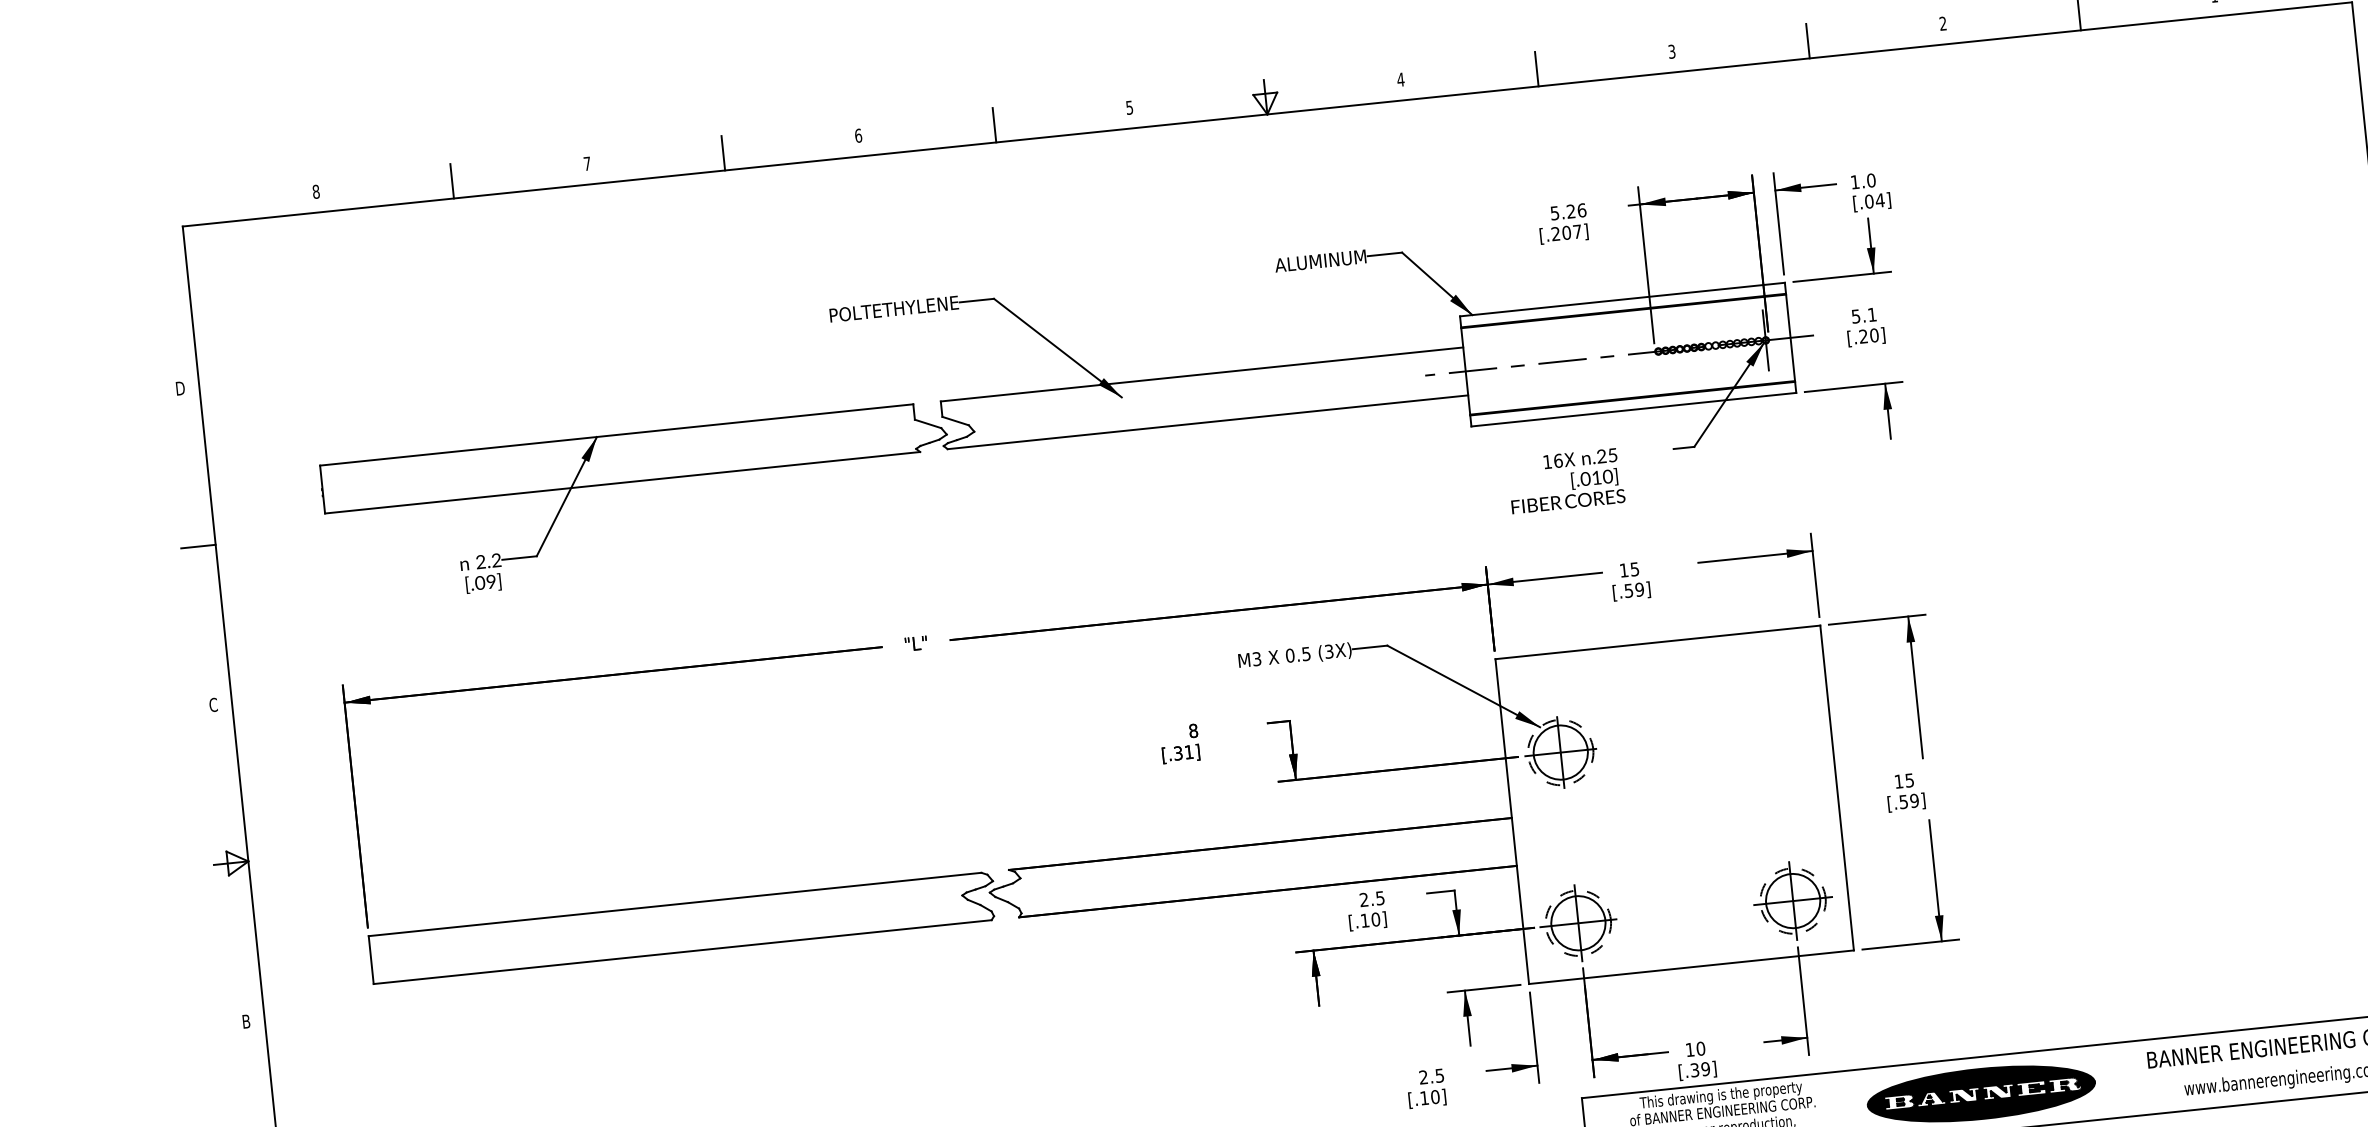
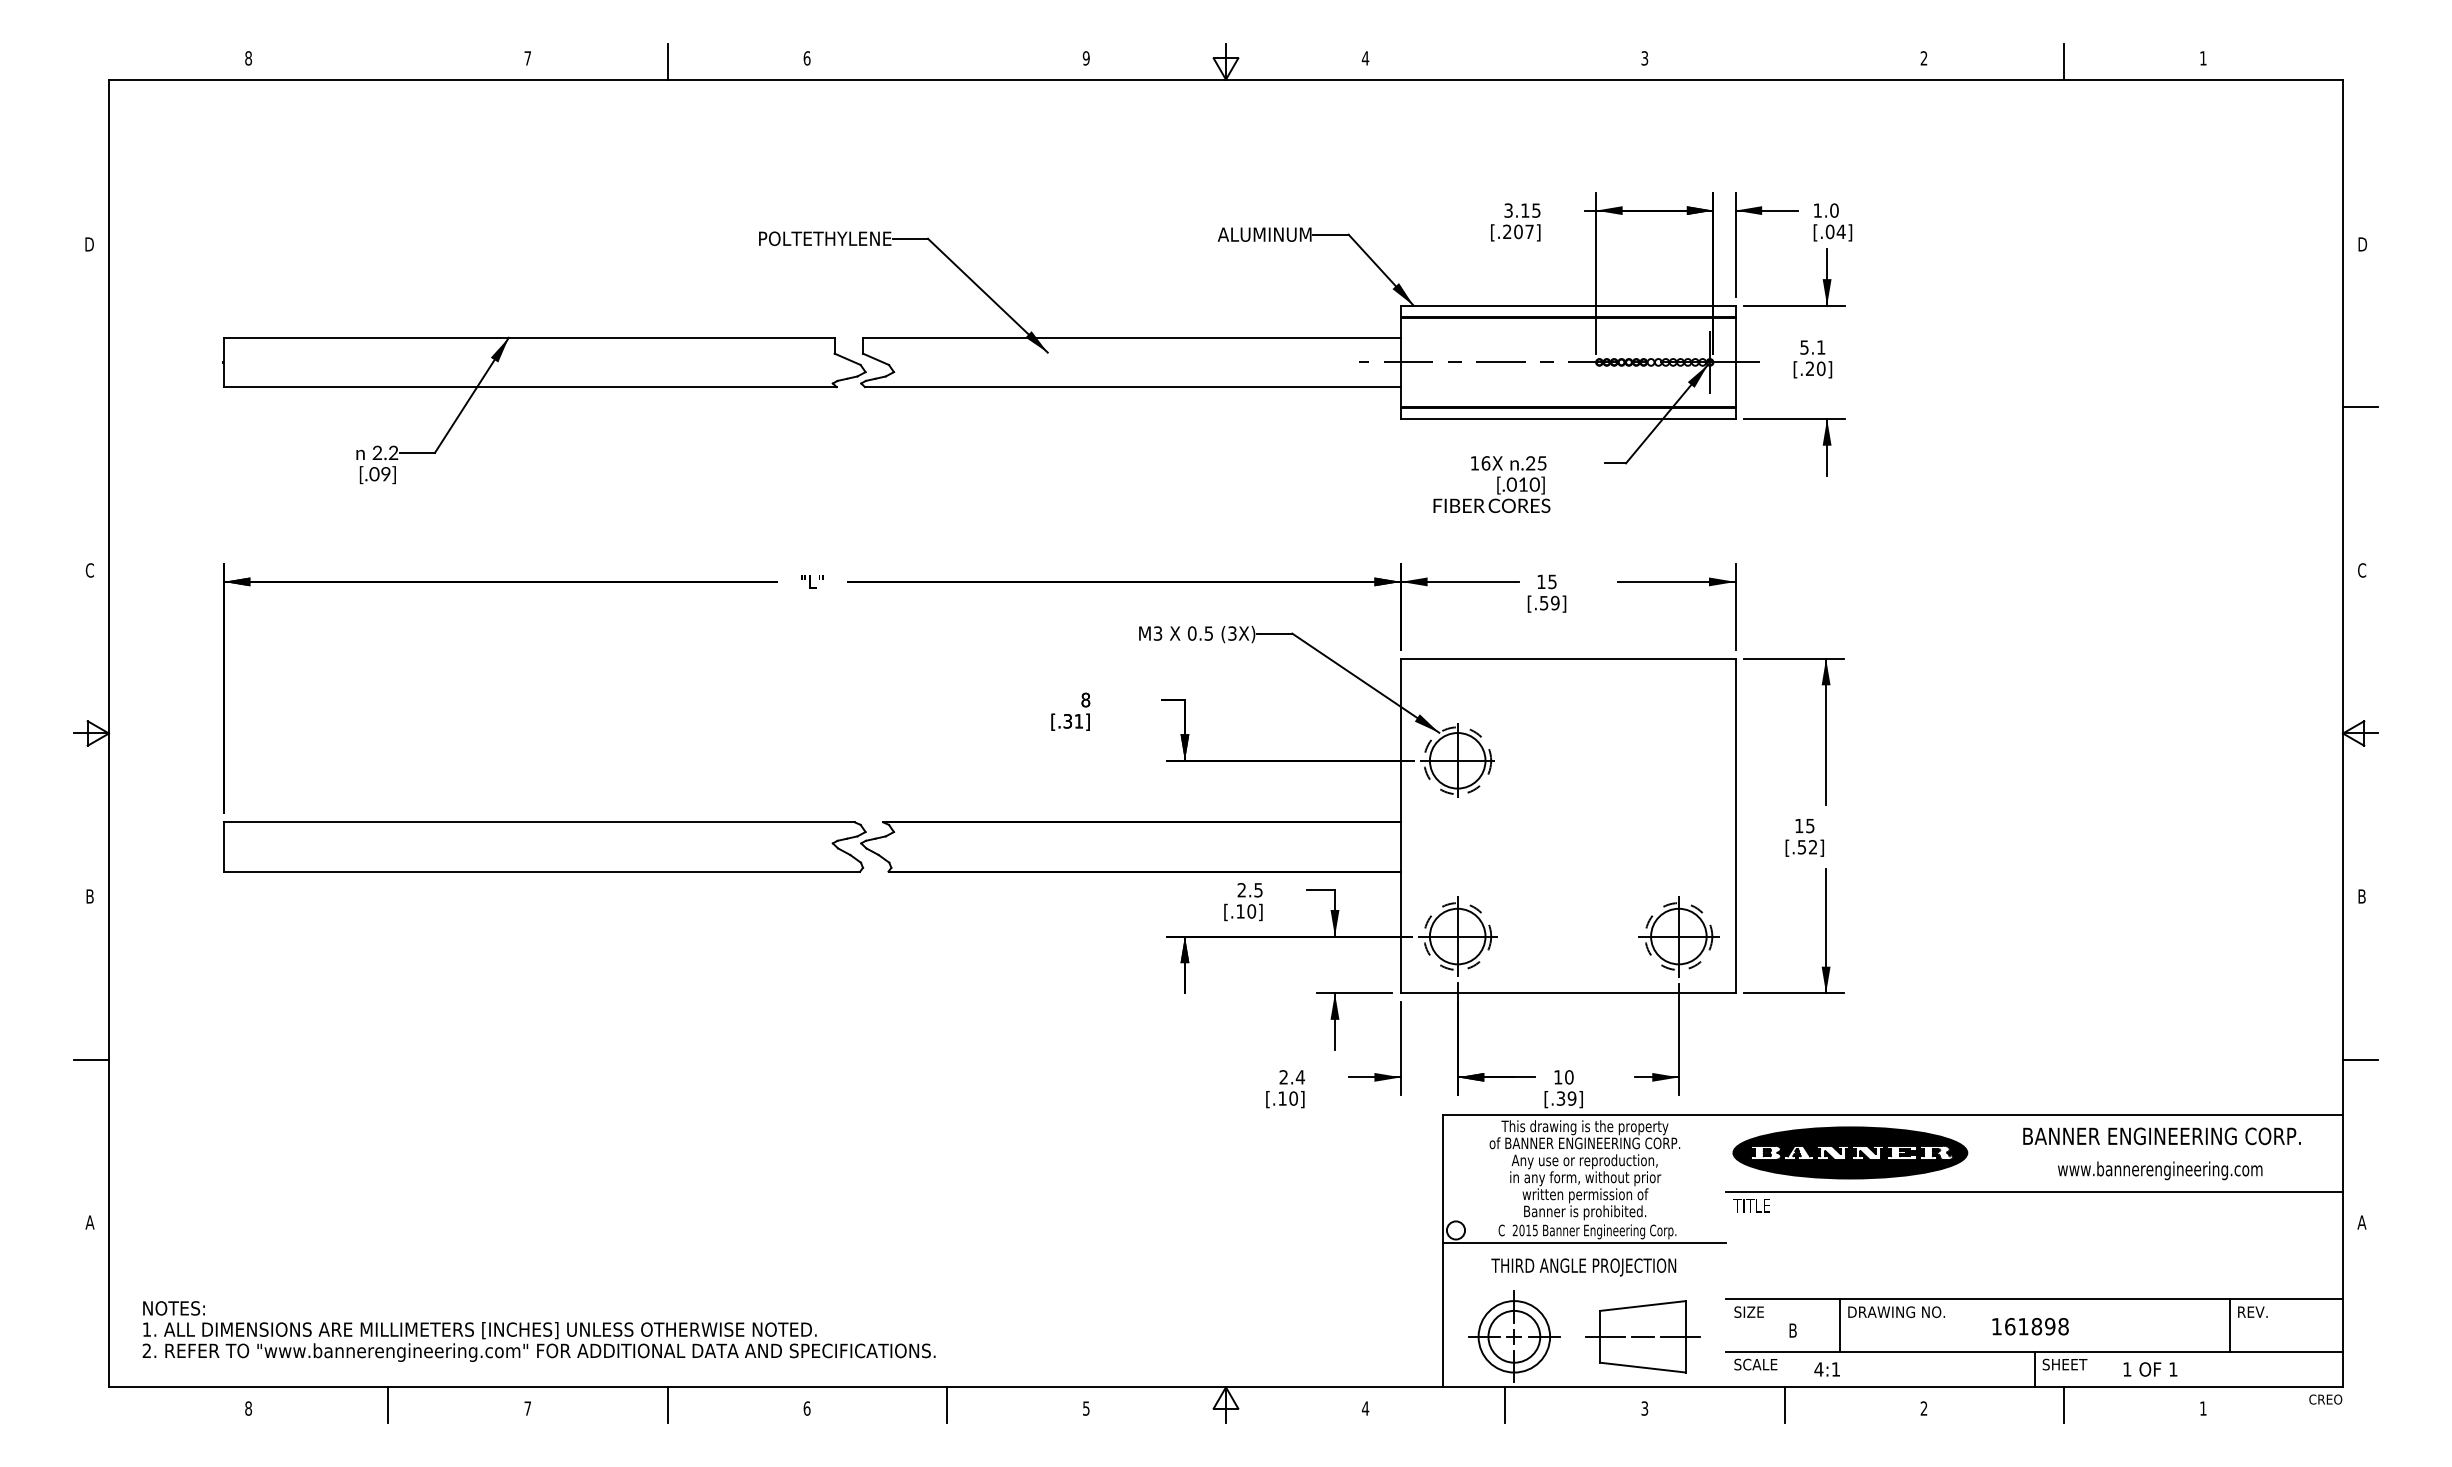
line: (1807, 40) -> (1784, 61), removed
line: (1537, 68) -> (1505, 61), removed
text: (1128, 107) -> (1085, 58), 5 -> 9
line: (994, 124) -> (946, 61), removed
line: (452, 180) -> (388, 61), removed
text: (1568, 211) -> (1522, 210), 5.26 -> 3.15
line: (197, 546) -> (90, 407), removed
text: (1913, 801) -> (1812, 847), [.59] -> [.52]
text: (1439, 1075) -> (1300, 1077), 2.5 -> 2.4

